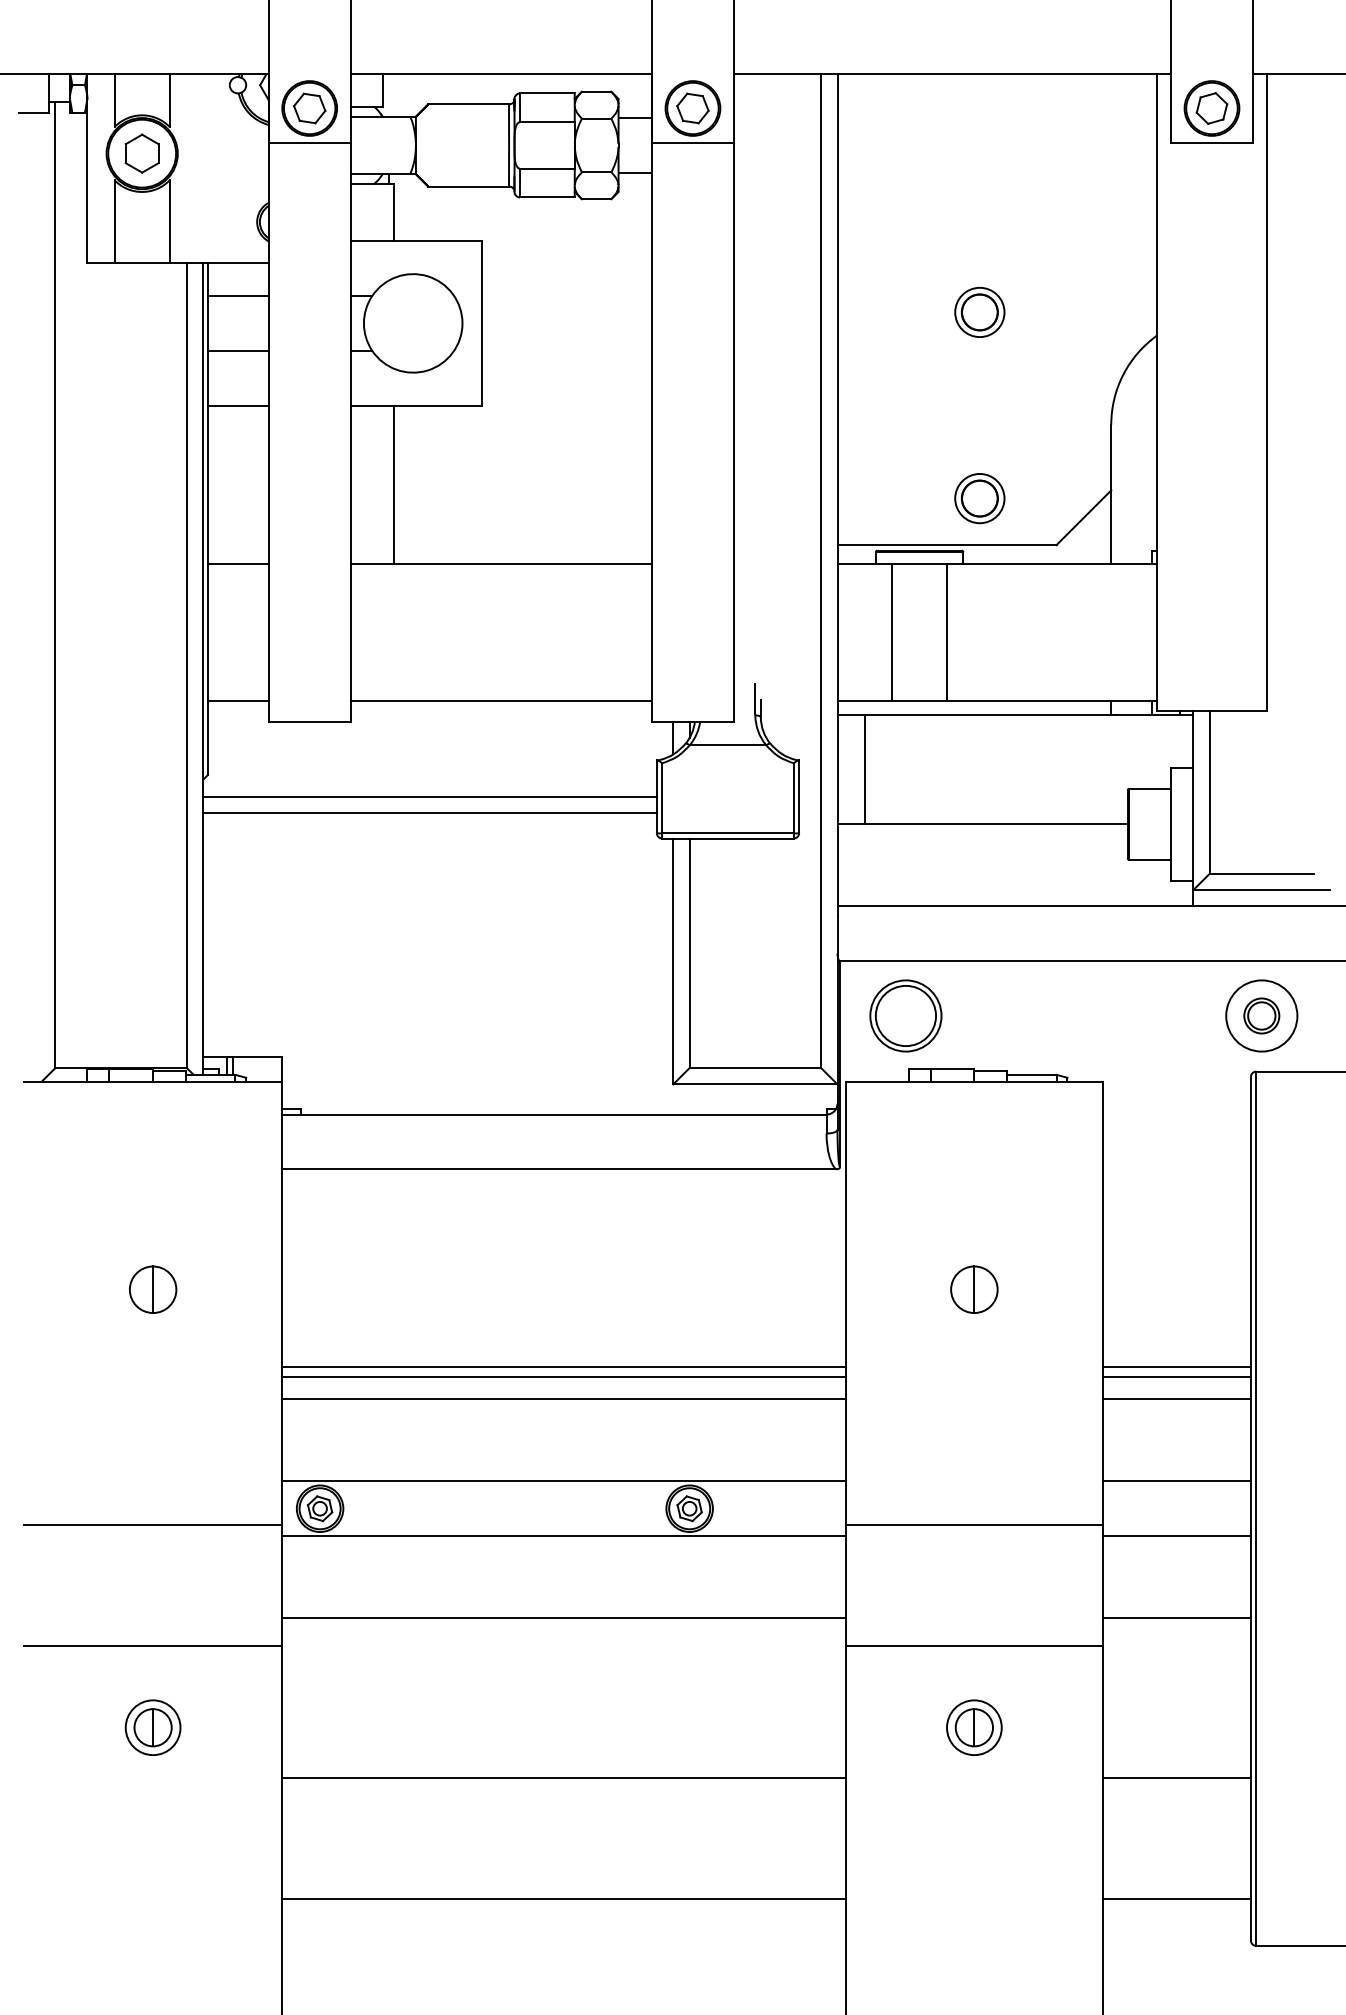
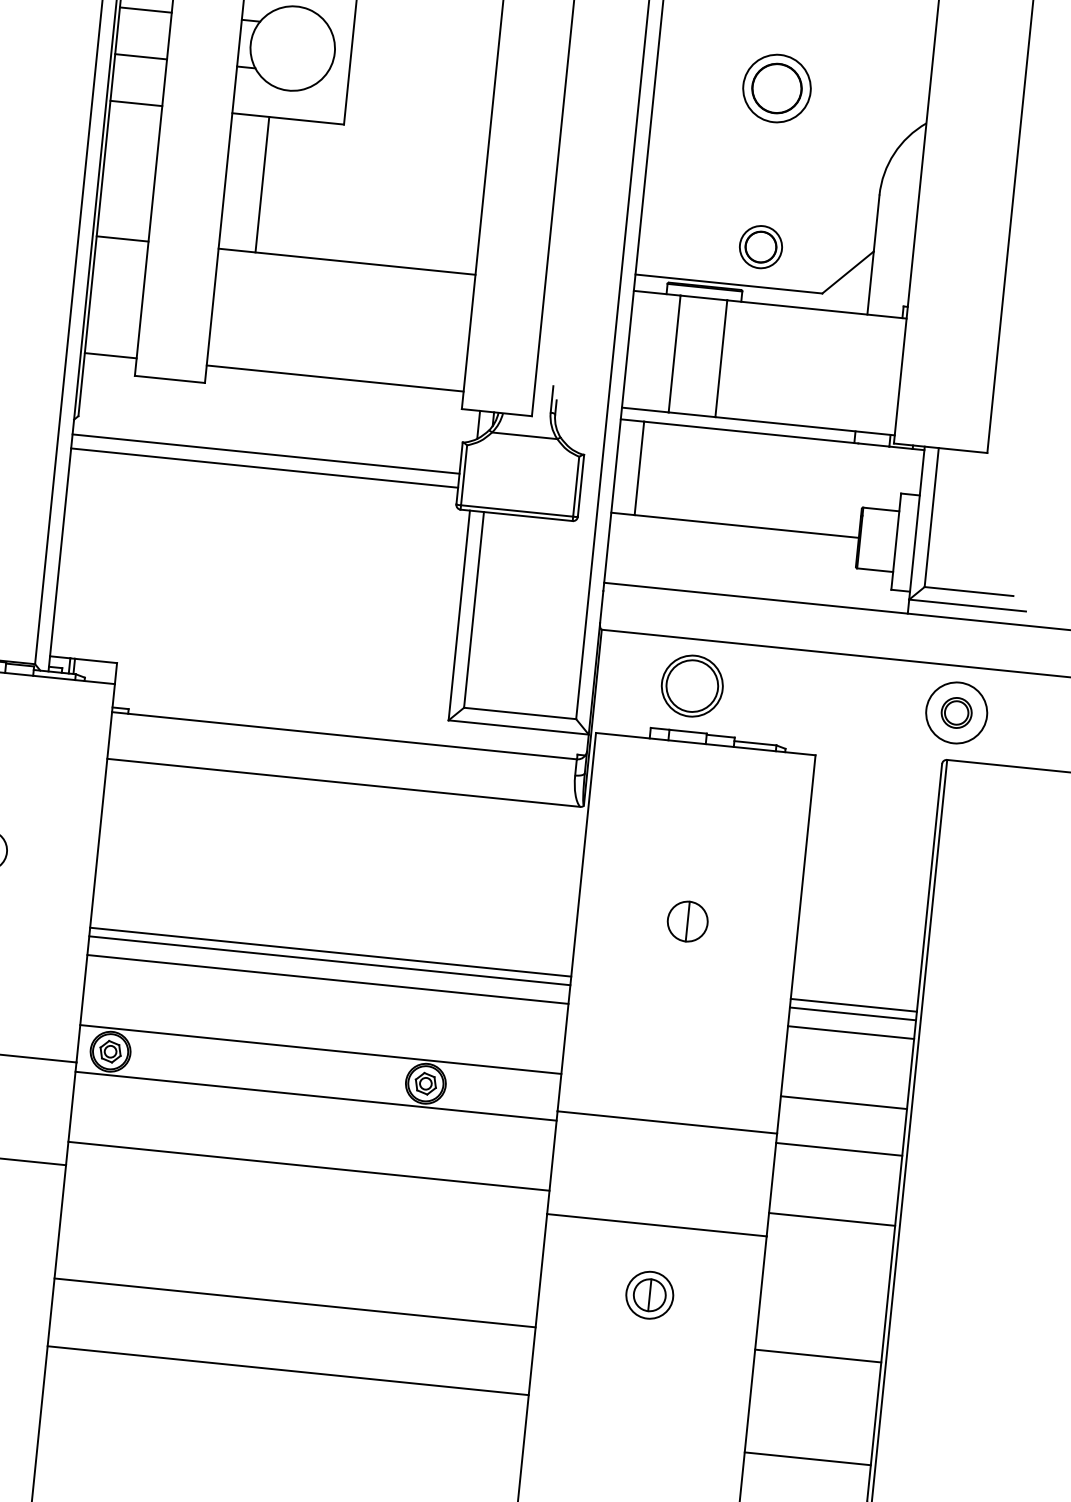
part: (979, 311) -> (776, 87), size x1.6
part: (905, 1015) -> (692, 685), moved
line: (563, 1898) -> (288, 1370), moved

